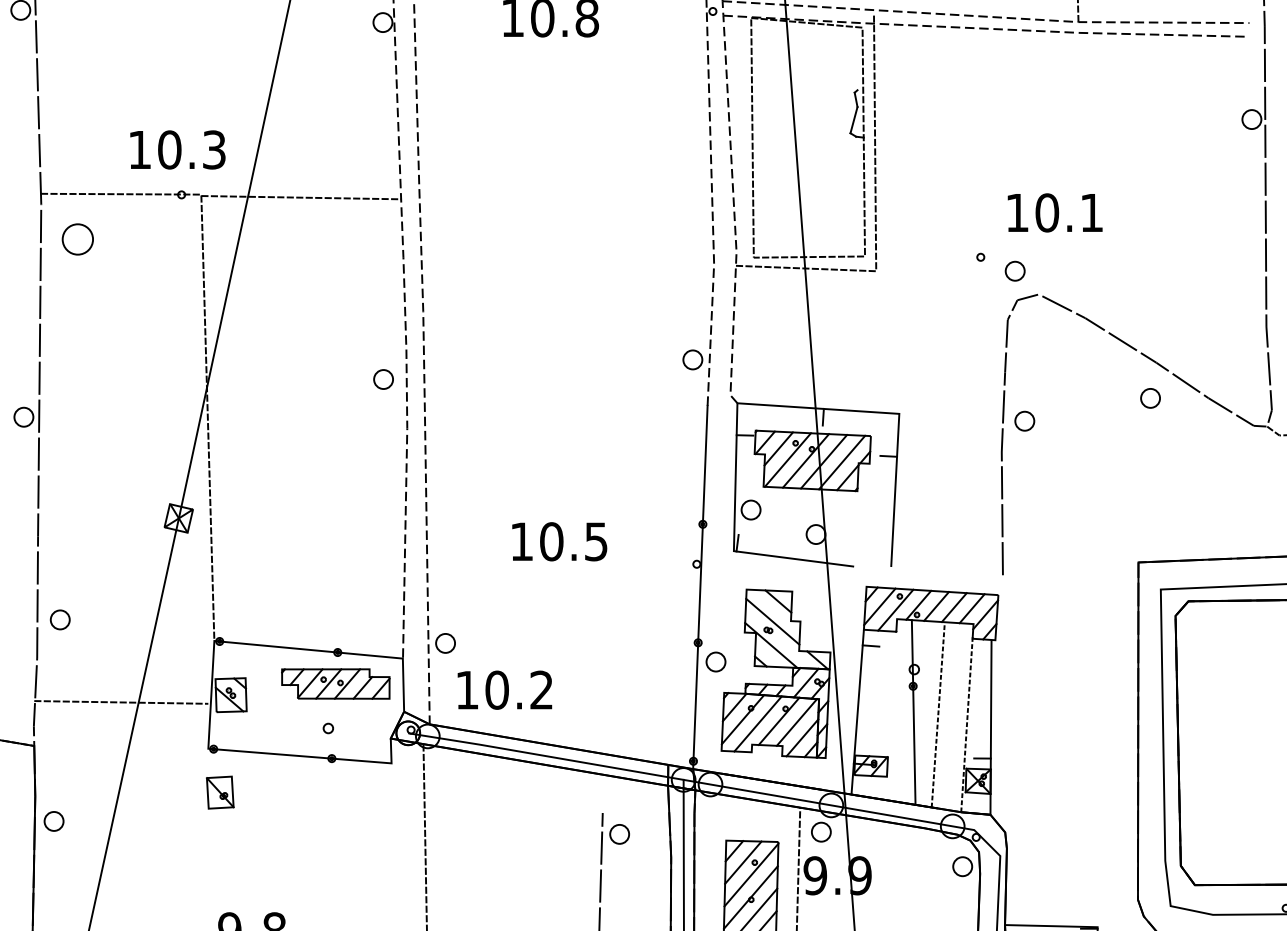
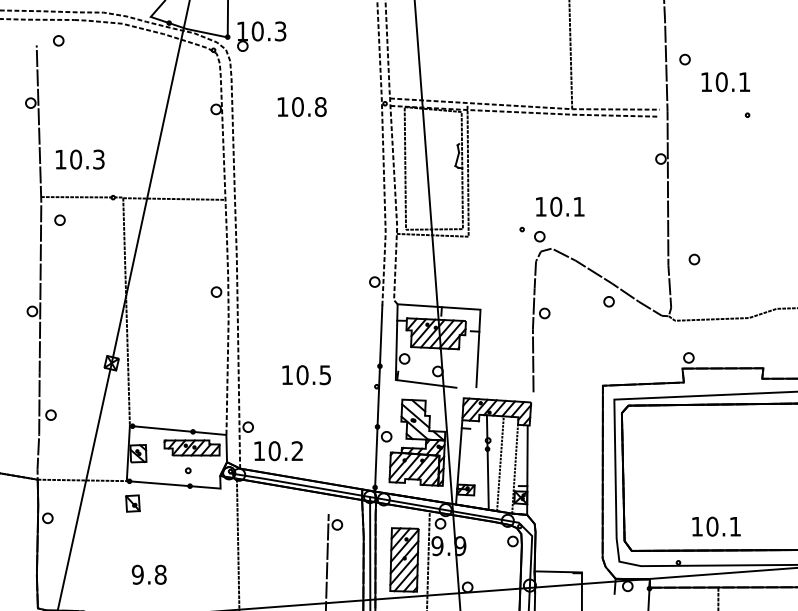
text: (176, 149) -> (79, 159), moved
part: (76, 237) -> (59, 219), size x0.62
line: (119, 702) -> (81, 480), moved

